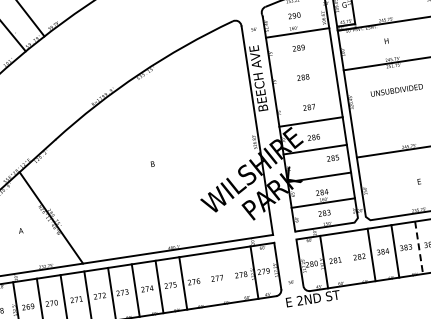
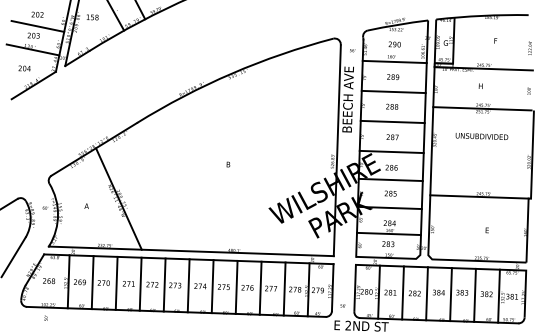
line: (301, 62) -> (393, 91), added
line: (306, 91) -> (392, 121), added
text: (332, 158) -> (390, 193), moved
line: (419, 247) -> (475, 295), dashed -> solid
line: (347, 258) -> (402, 292), added
line: (230, 275) -> (284, 288), added
line: (206, 279) -> (260, 287), added

